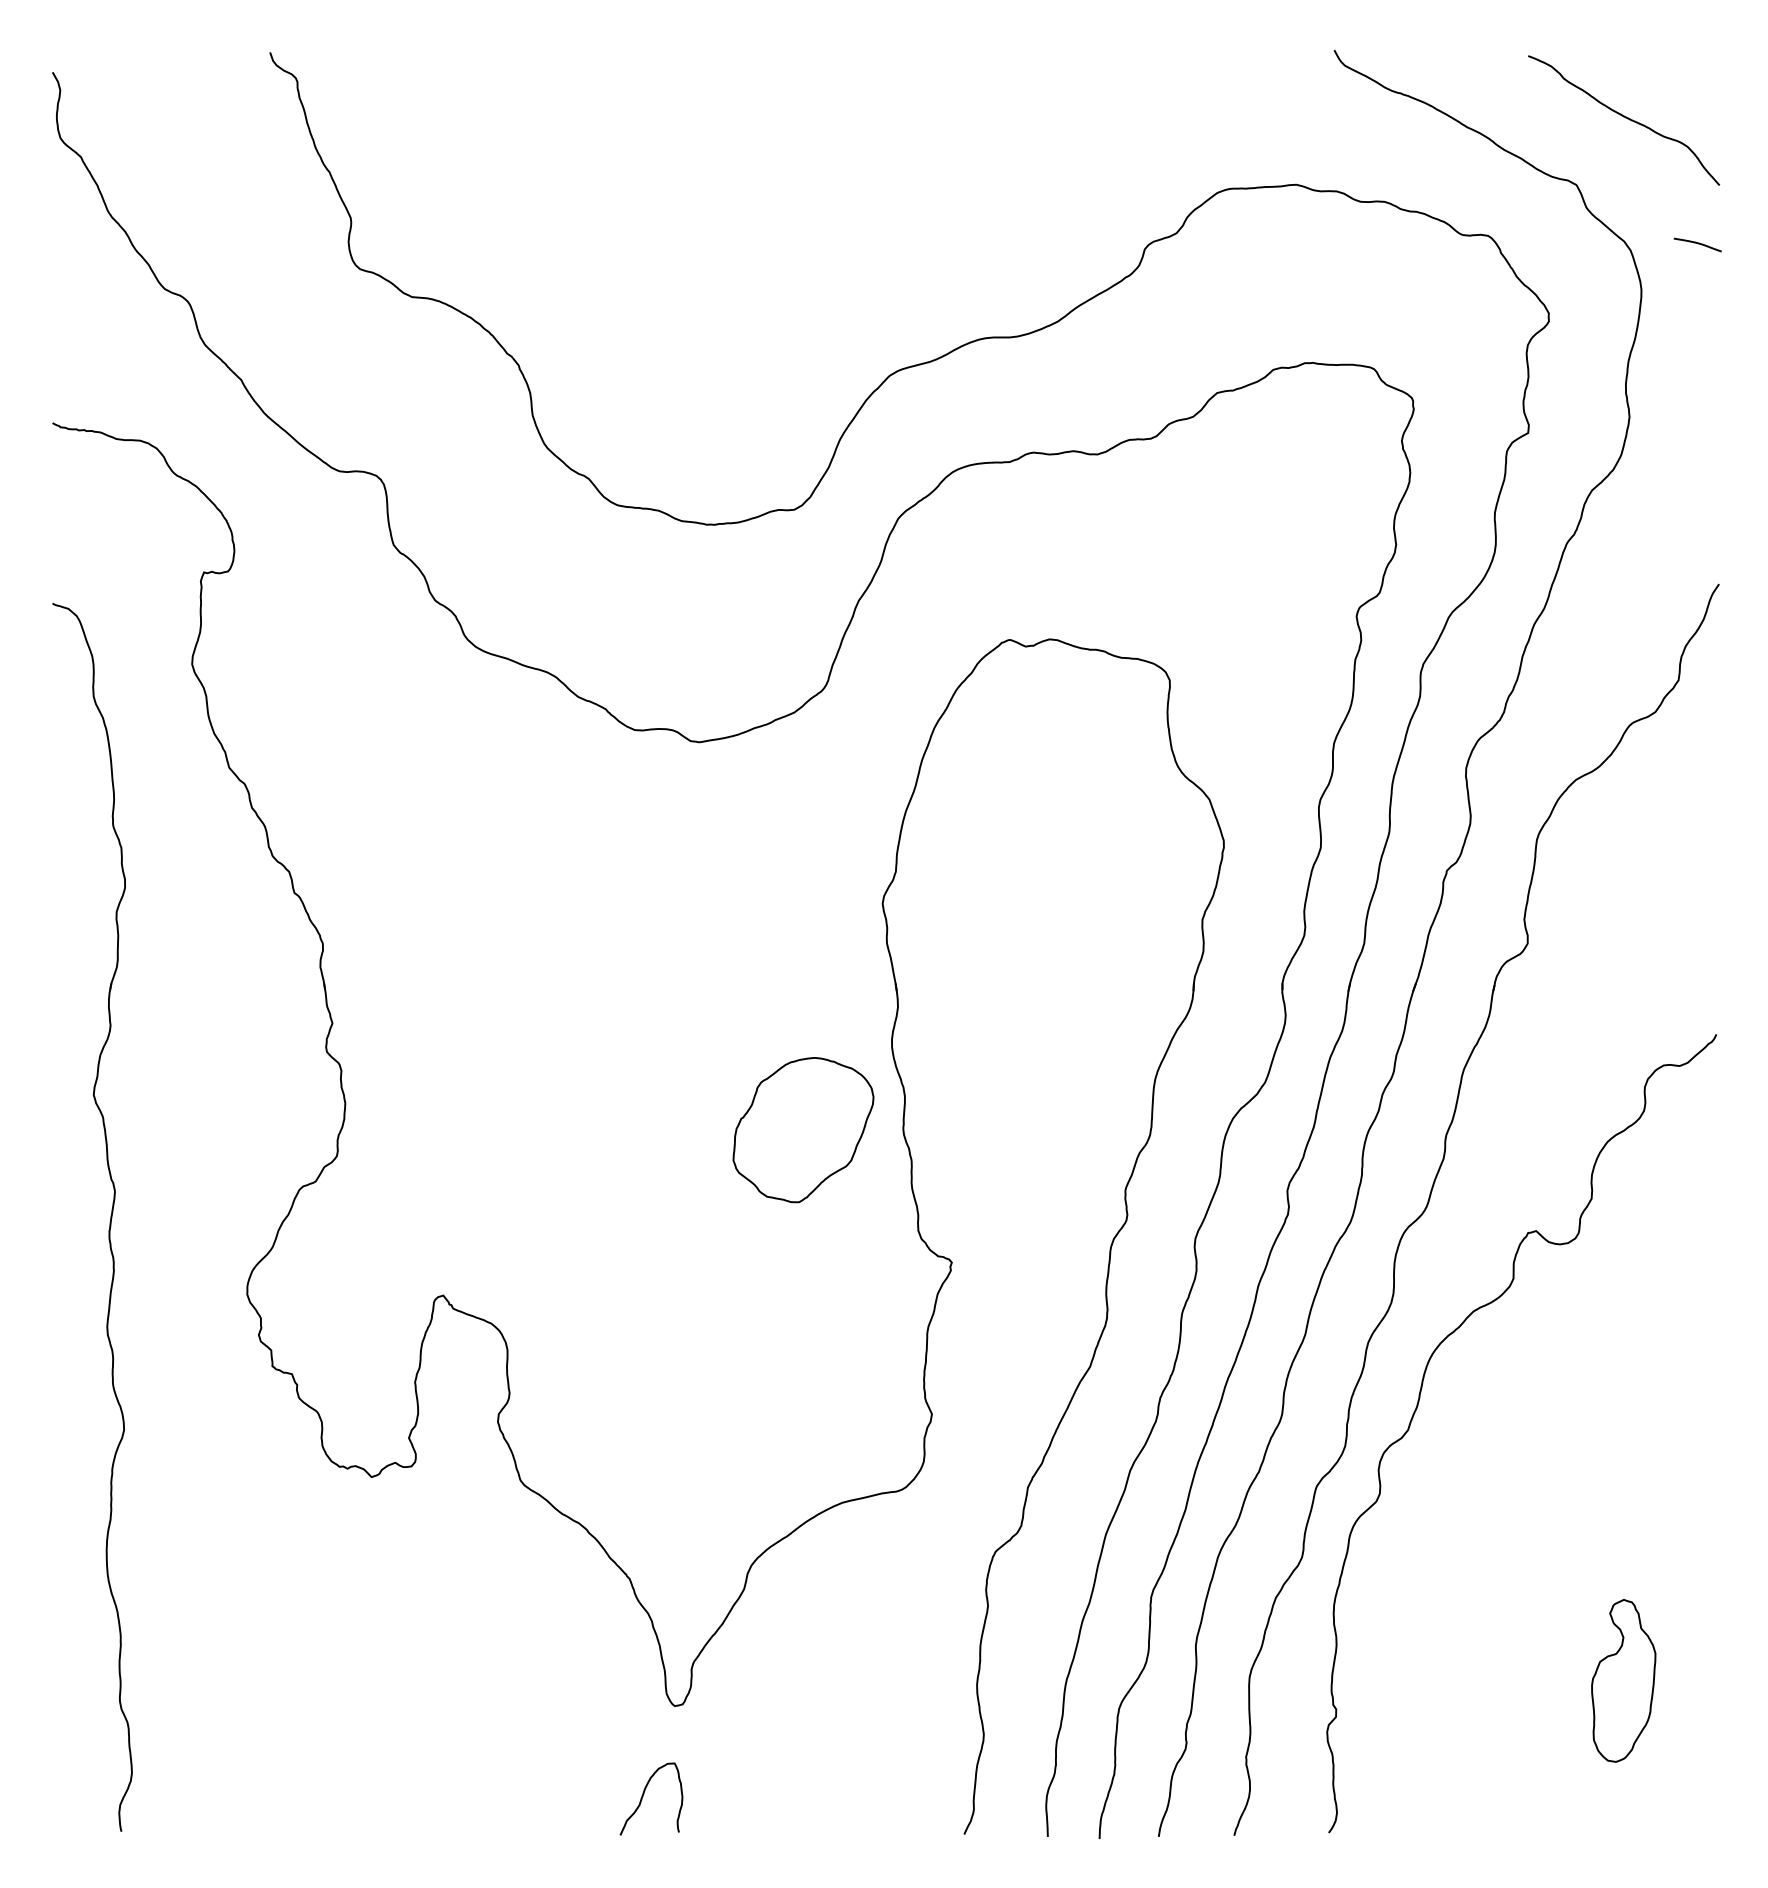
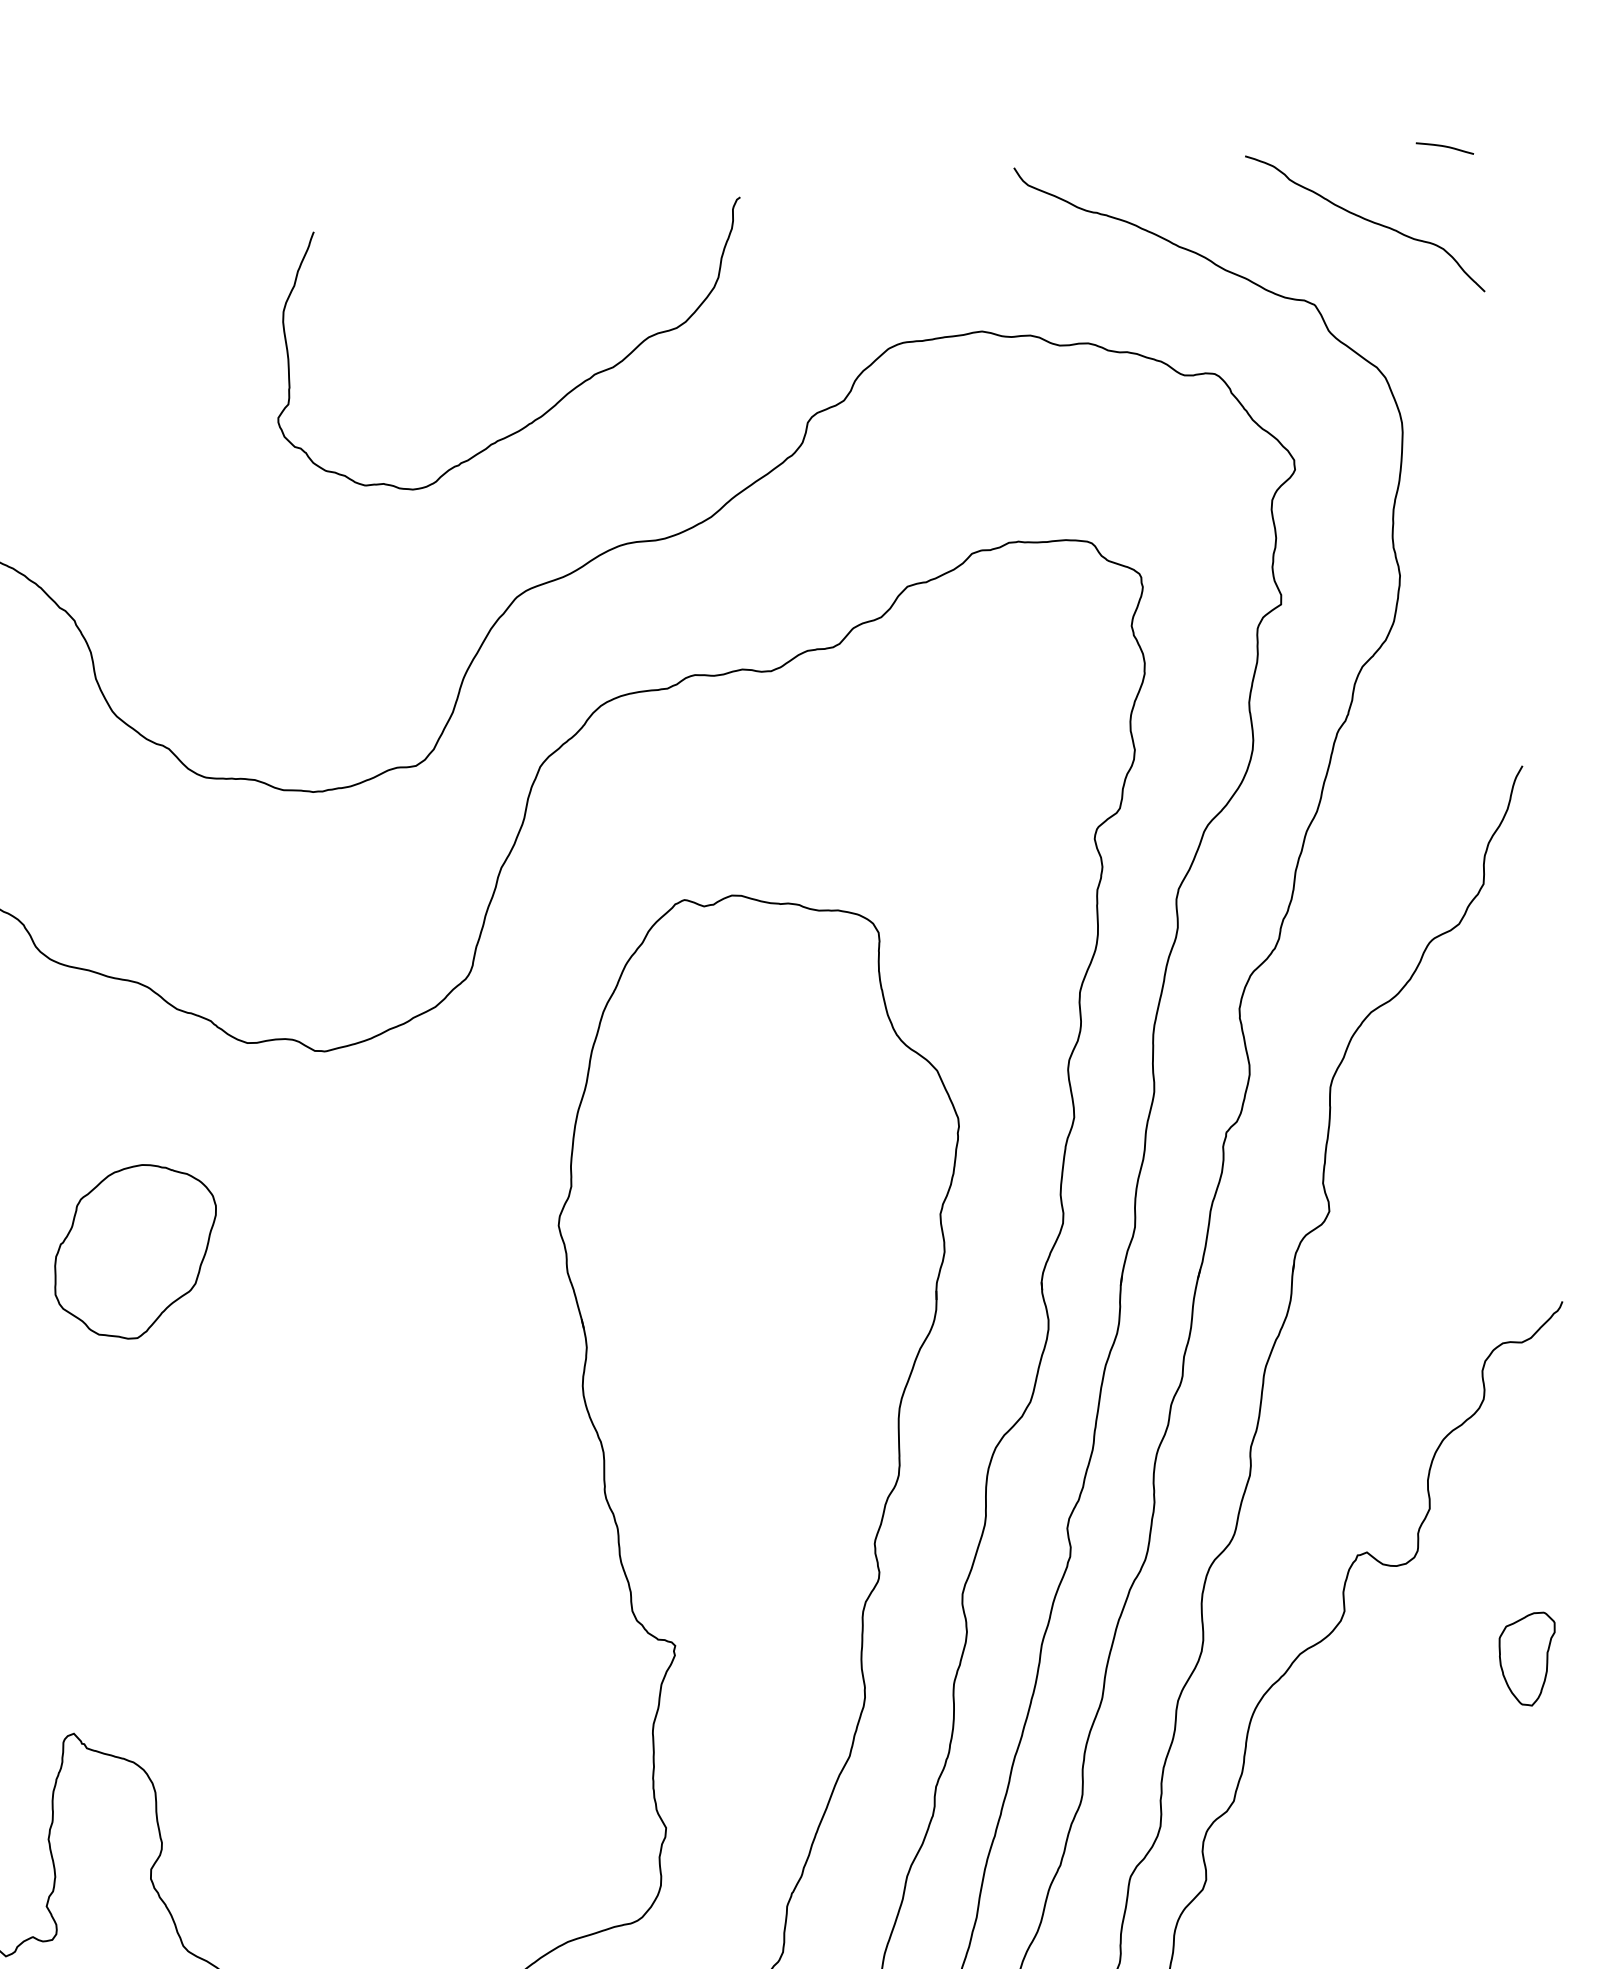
curve: (939, 212) -> (560, 398), added
curve: (1697, 244) -> (1444, 147), moved
part: (803, 1130) -> (135, 1252), moved
part: (1664, 1331) -> (1529, 1659), added

